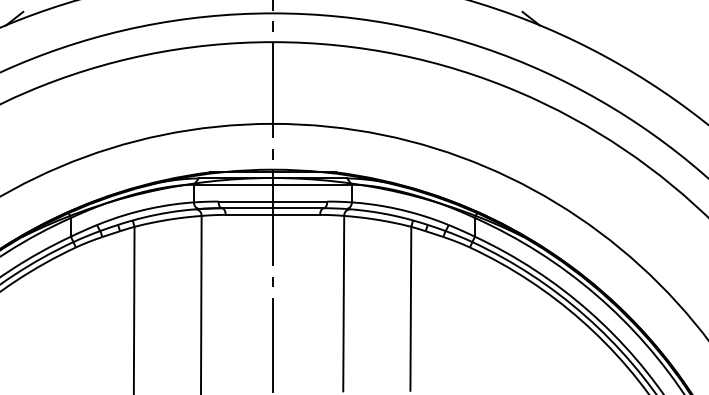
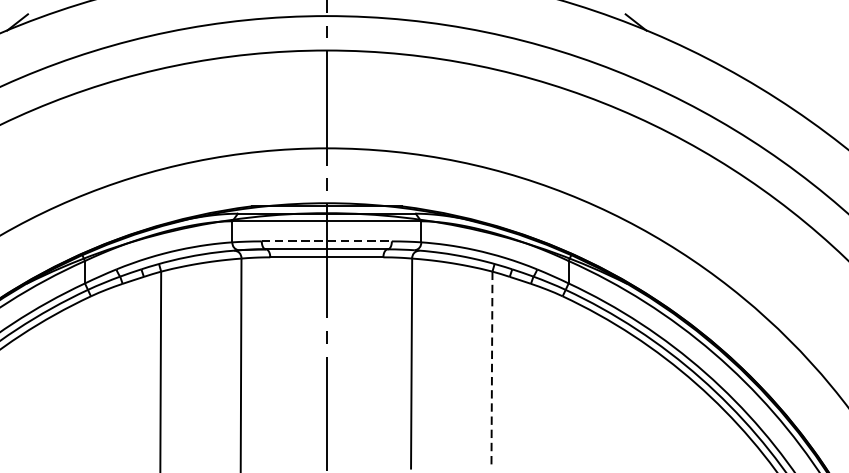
line: (273, 201) -> (327, 241), solid -> dashed
line: (410, 308) -> (491, 369), solid -> dashed

